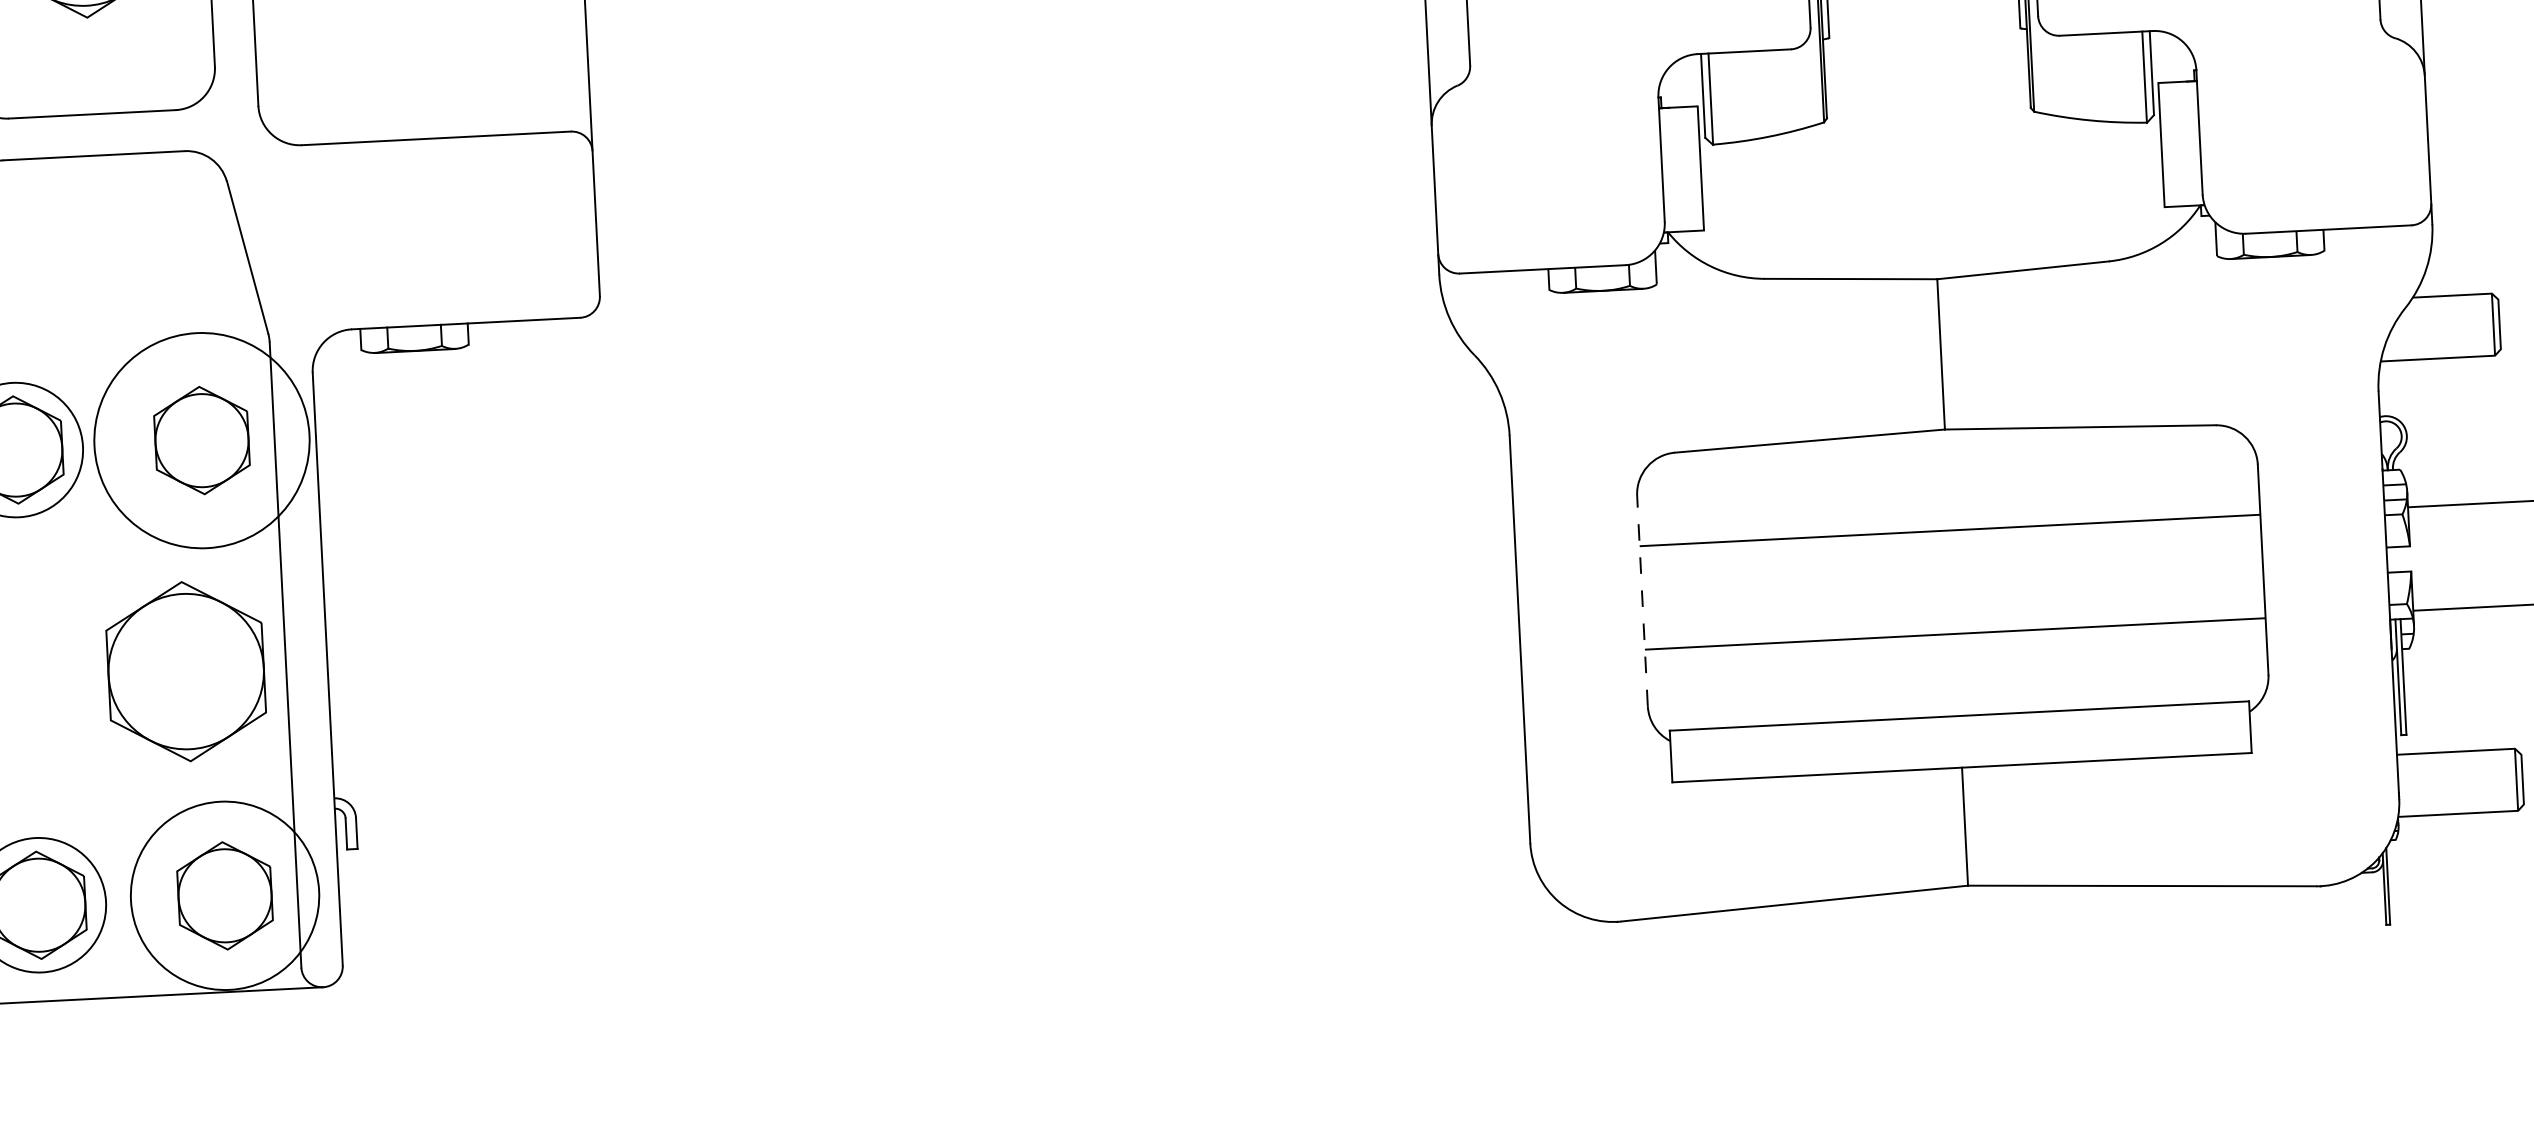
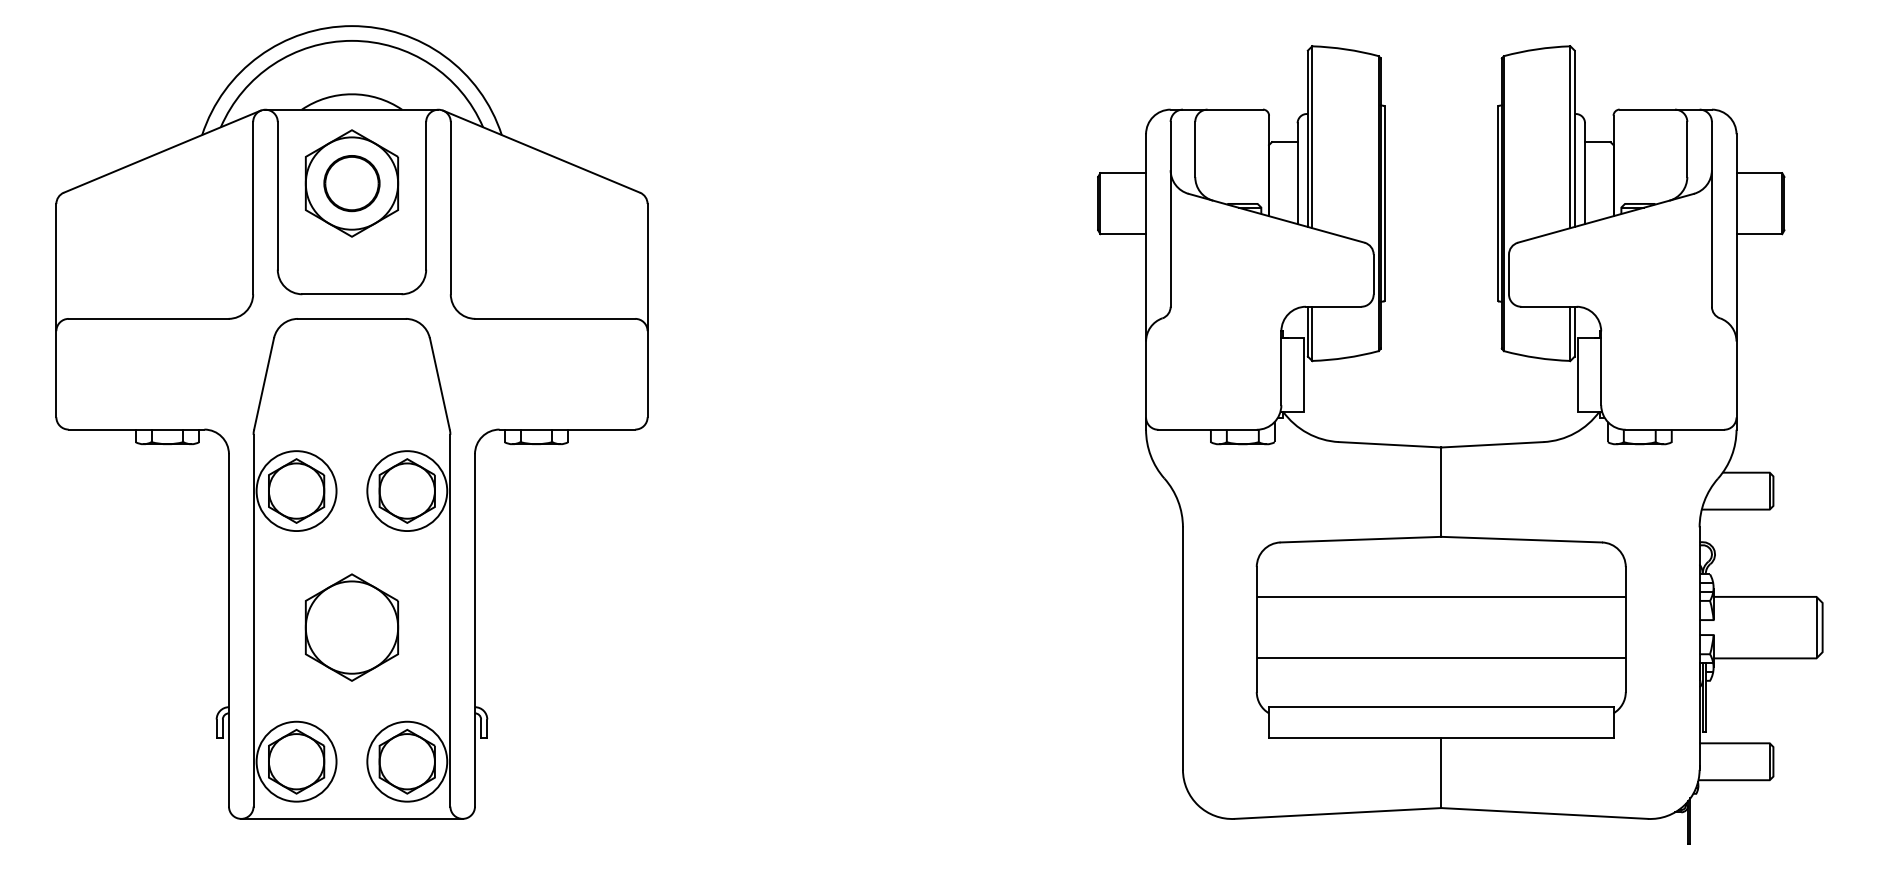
circle: (202, 441) -> (407, 491), size x0.62
line: (1642, 601) -> (1256, 629), dashed -> solid
part: (185, 671) -> (351, 627), moved
circle: (225, 895) -> (407, 761), size x0.71

